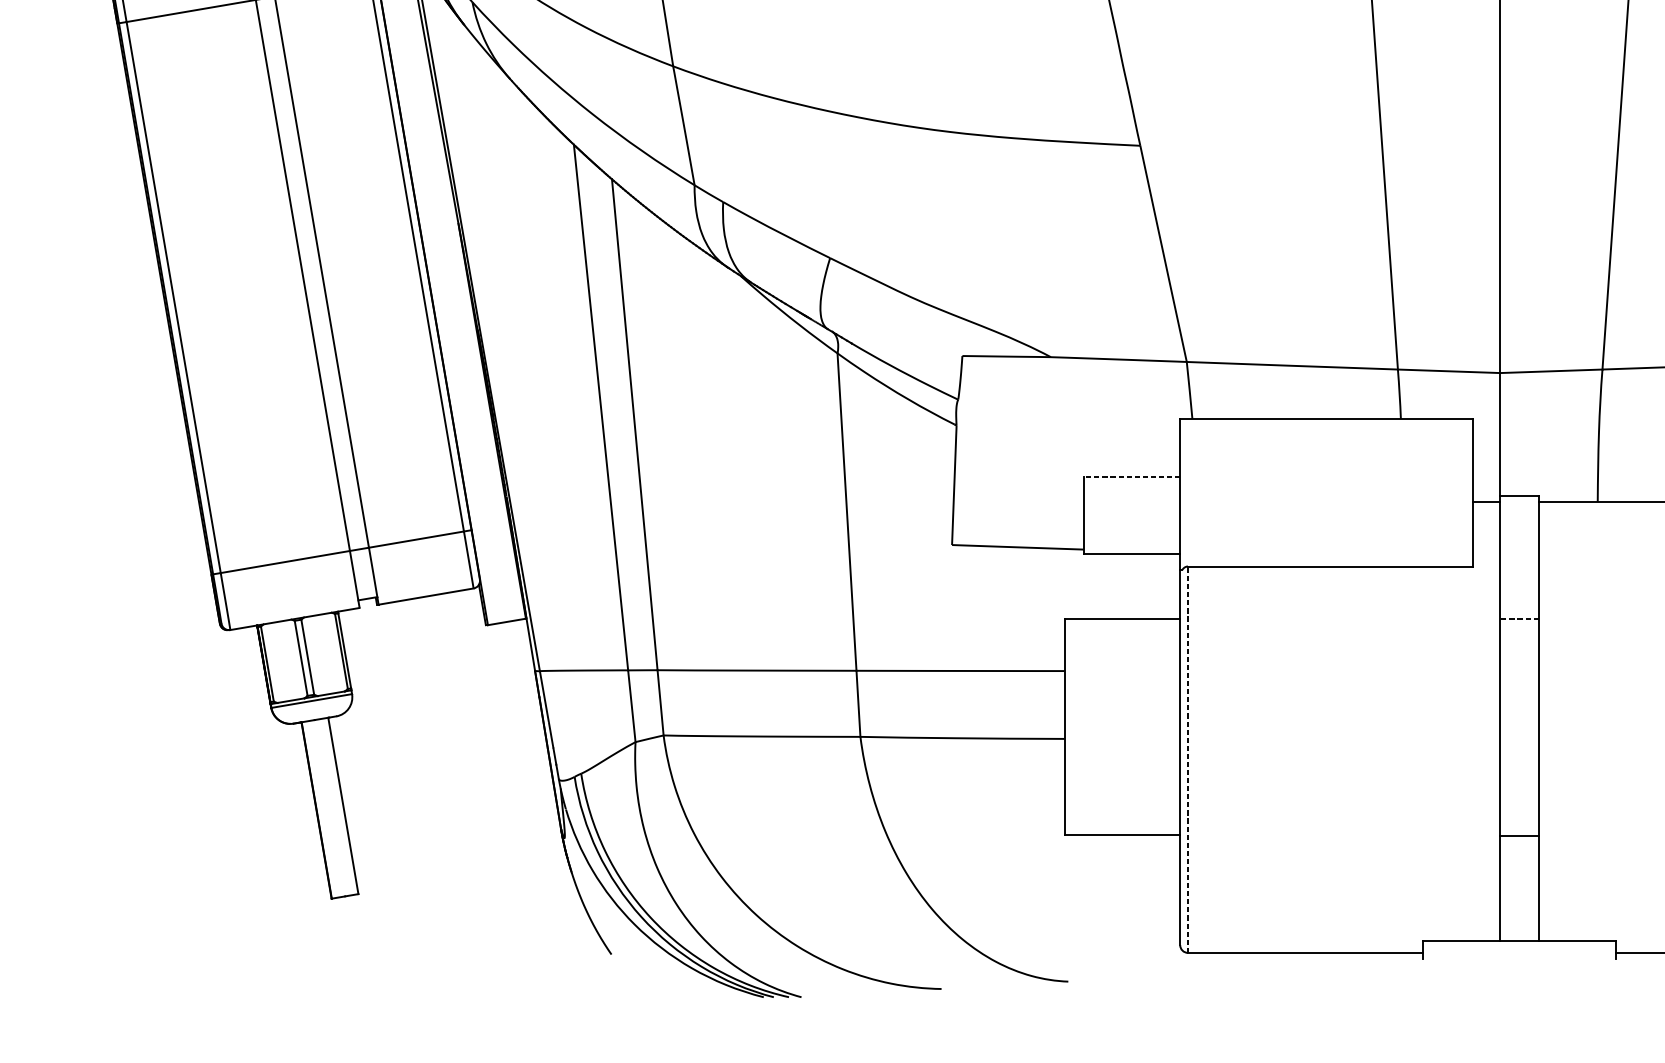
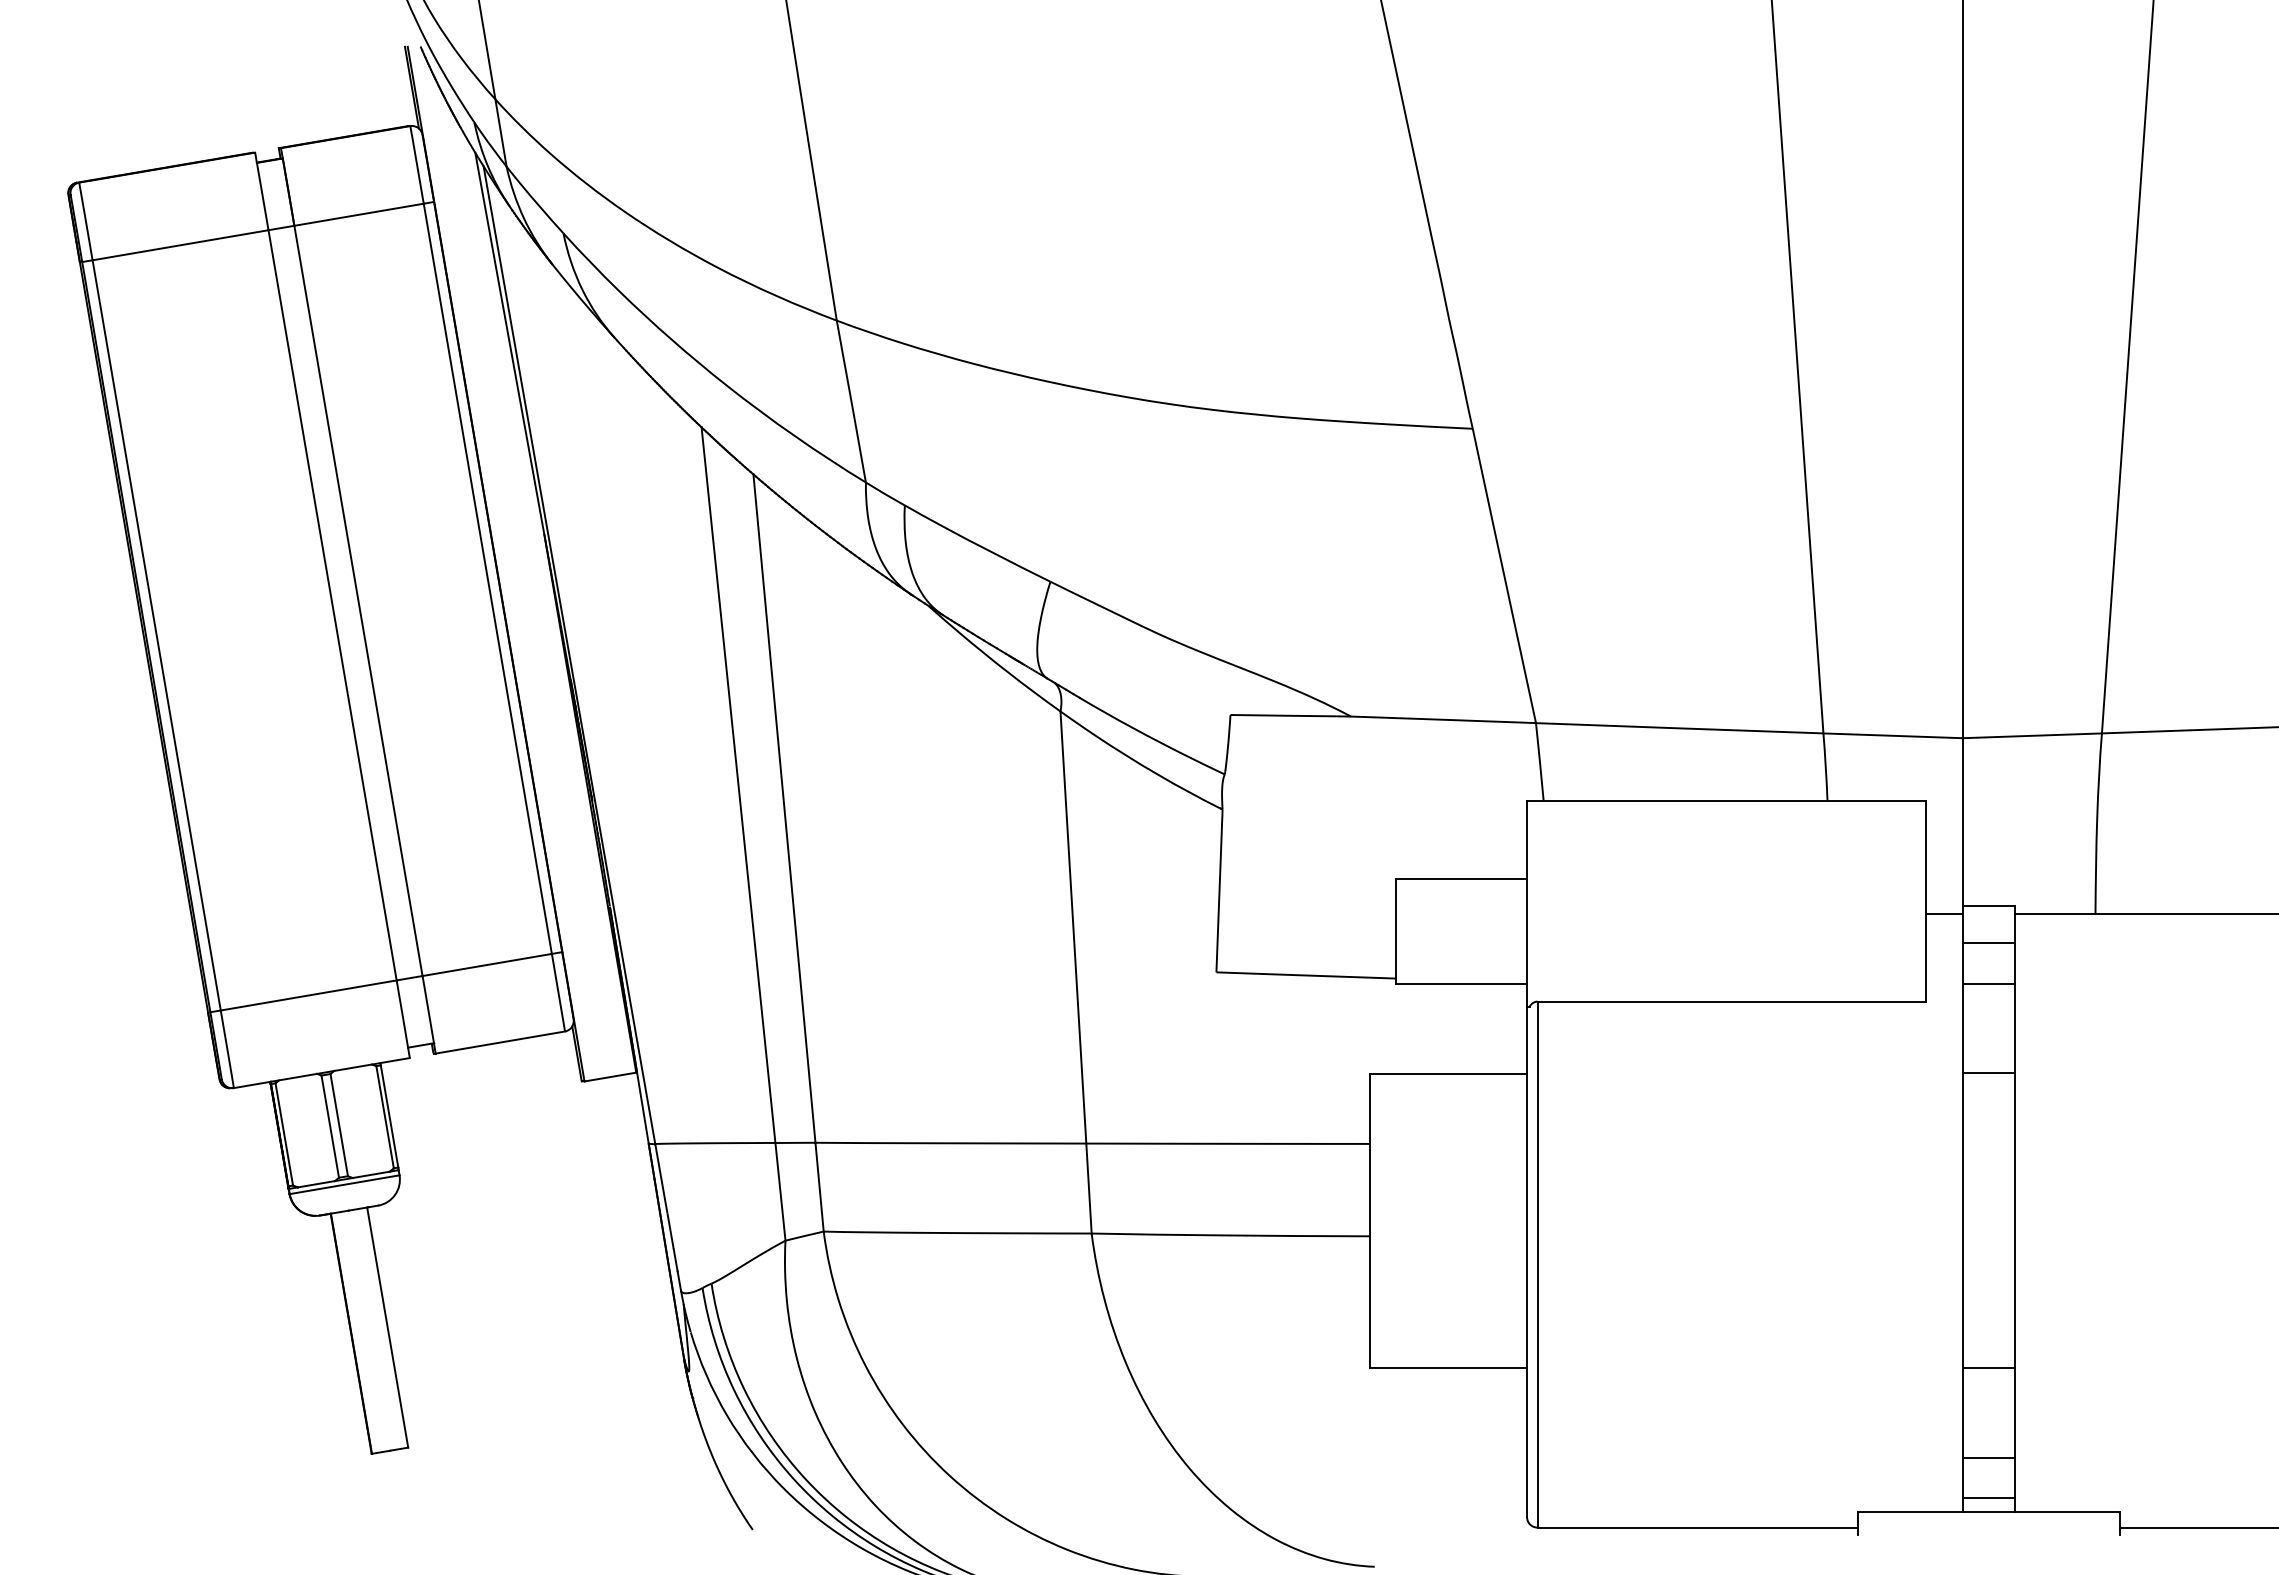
line: (1132, 476) -> (1461, 879), dashed -> solid
line: (1519, 523) -> (1988, 942), added
line: (1519, 553) -> (1988, 983), added
line: (1519, 619) -> (1988, 1073), dashed -> solid
line: (1187, 759) -> (1537, 1264), dashed -> solid
line: (1519, 901) -> (1988, 1457), added
line: (1519, 931) -> (1988, 1498), added

